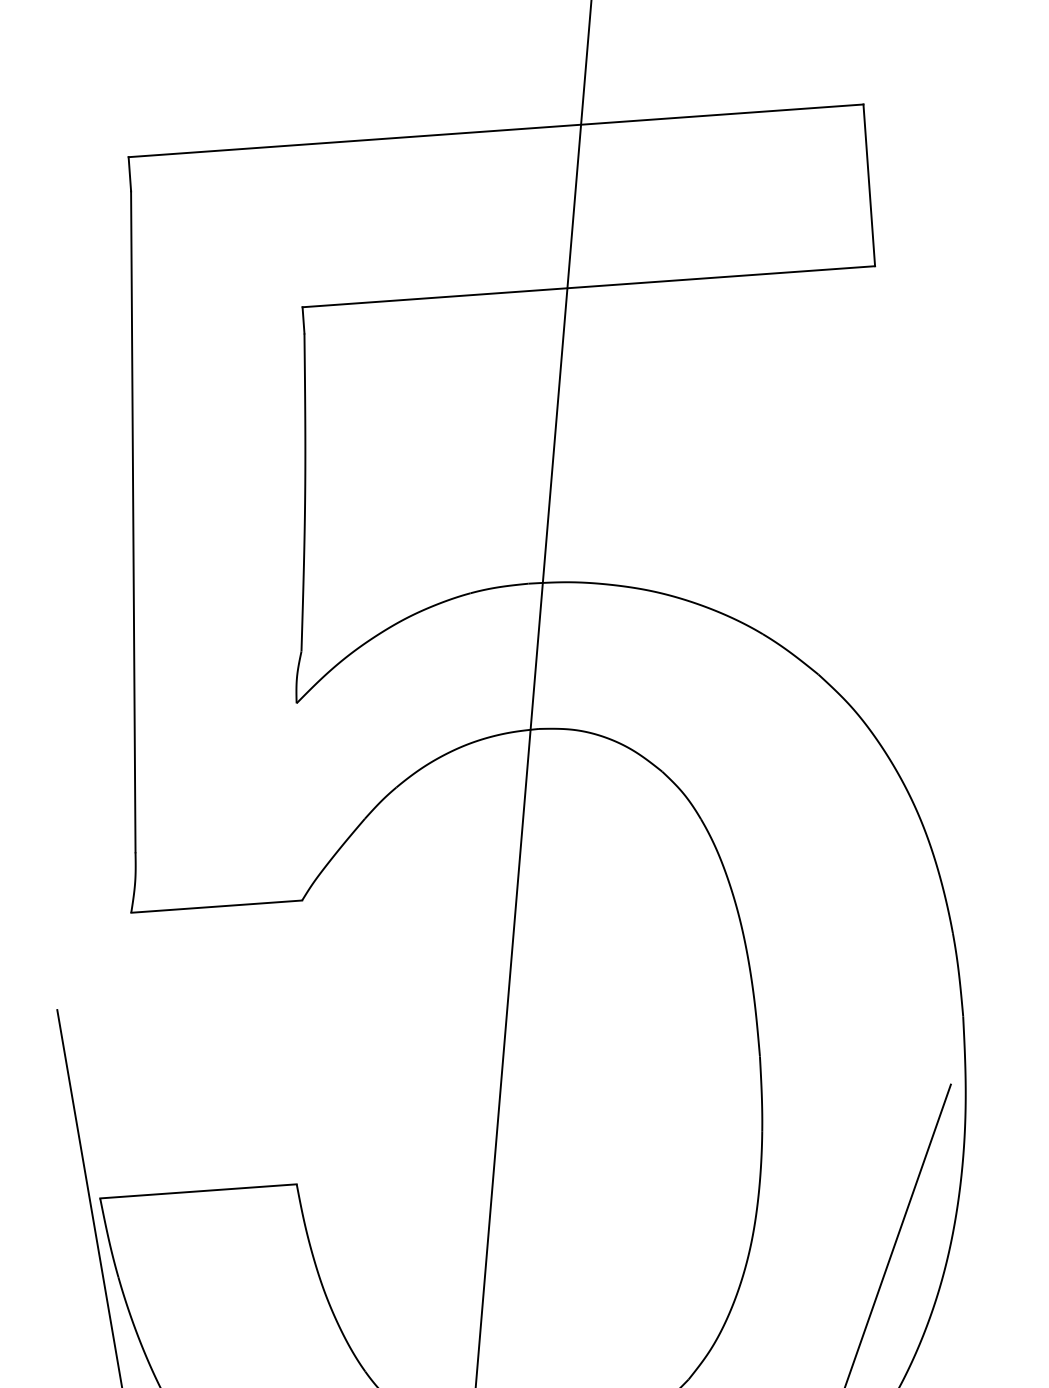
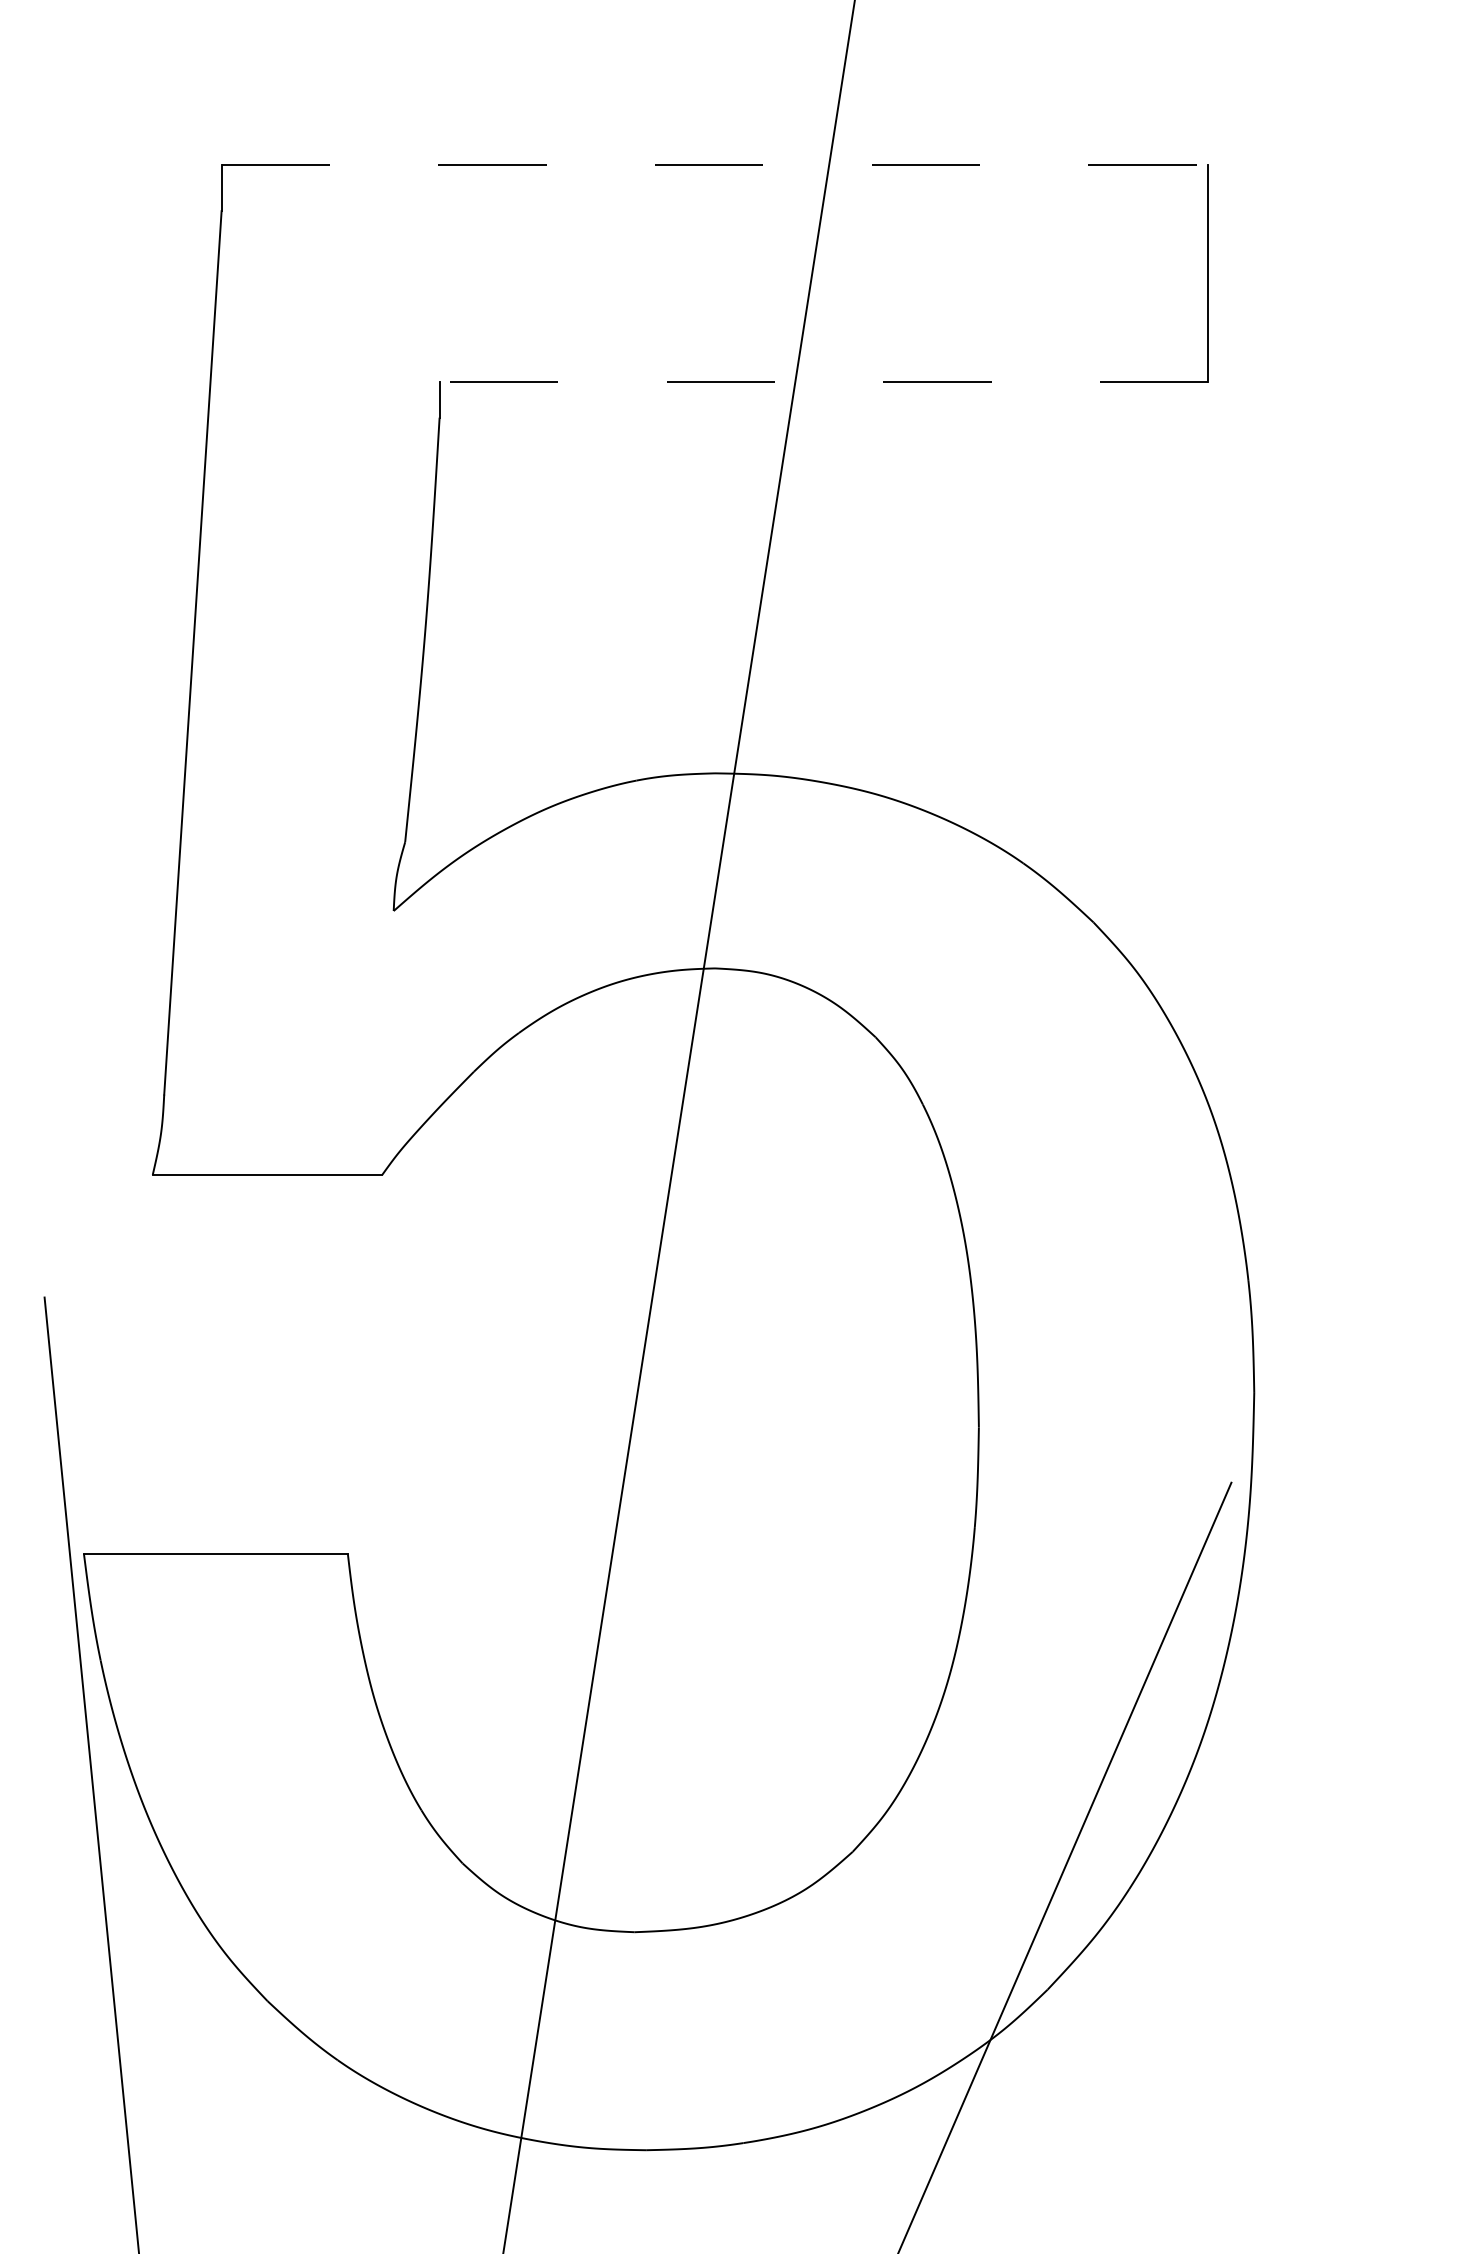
line: (496, 131) -> (715, 165), solid -> dashed
line: (588, 286) -> (823, 382), solid -> dashed

